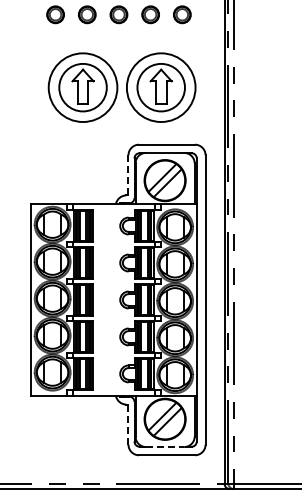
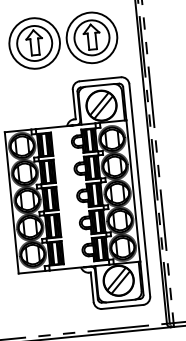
line: (128, 175) -> (74, 104), dashed -> solid
line: (128, 425) -> (92, 287), dashed -> solid
line: (165, 447) -> (121, 301), dashed -> solid

